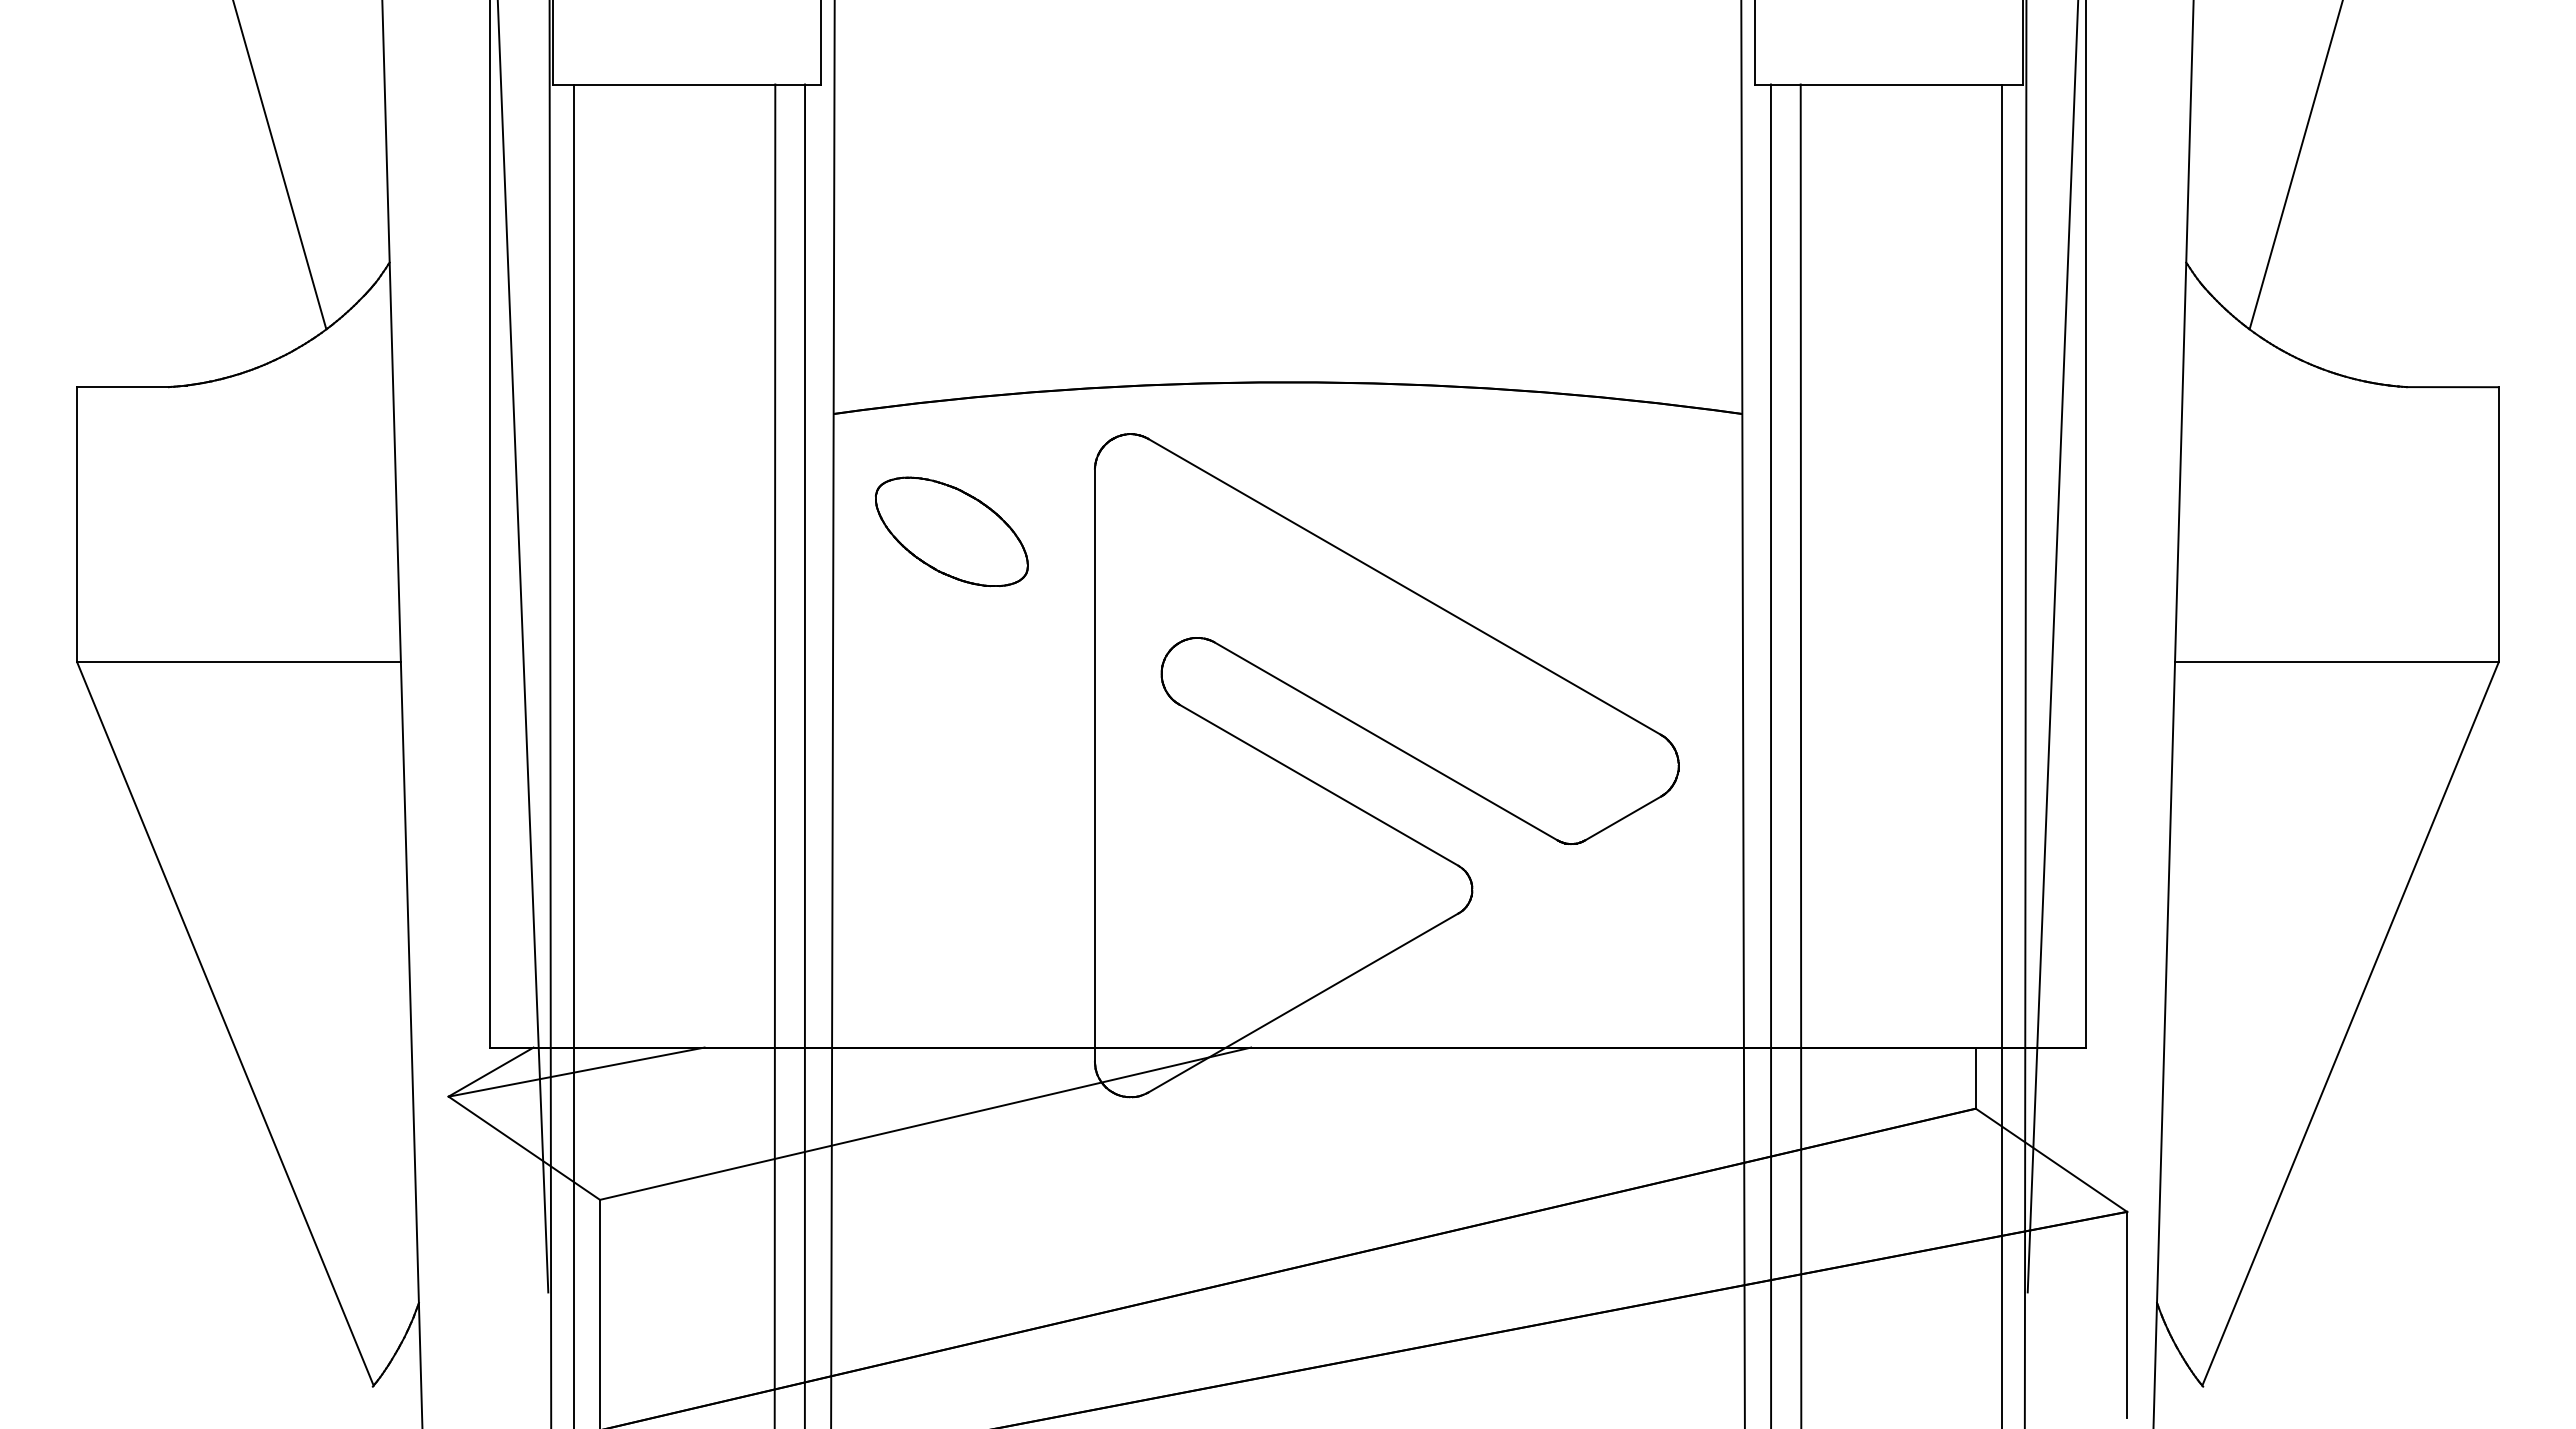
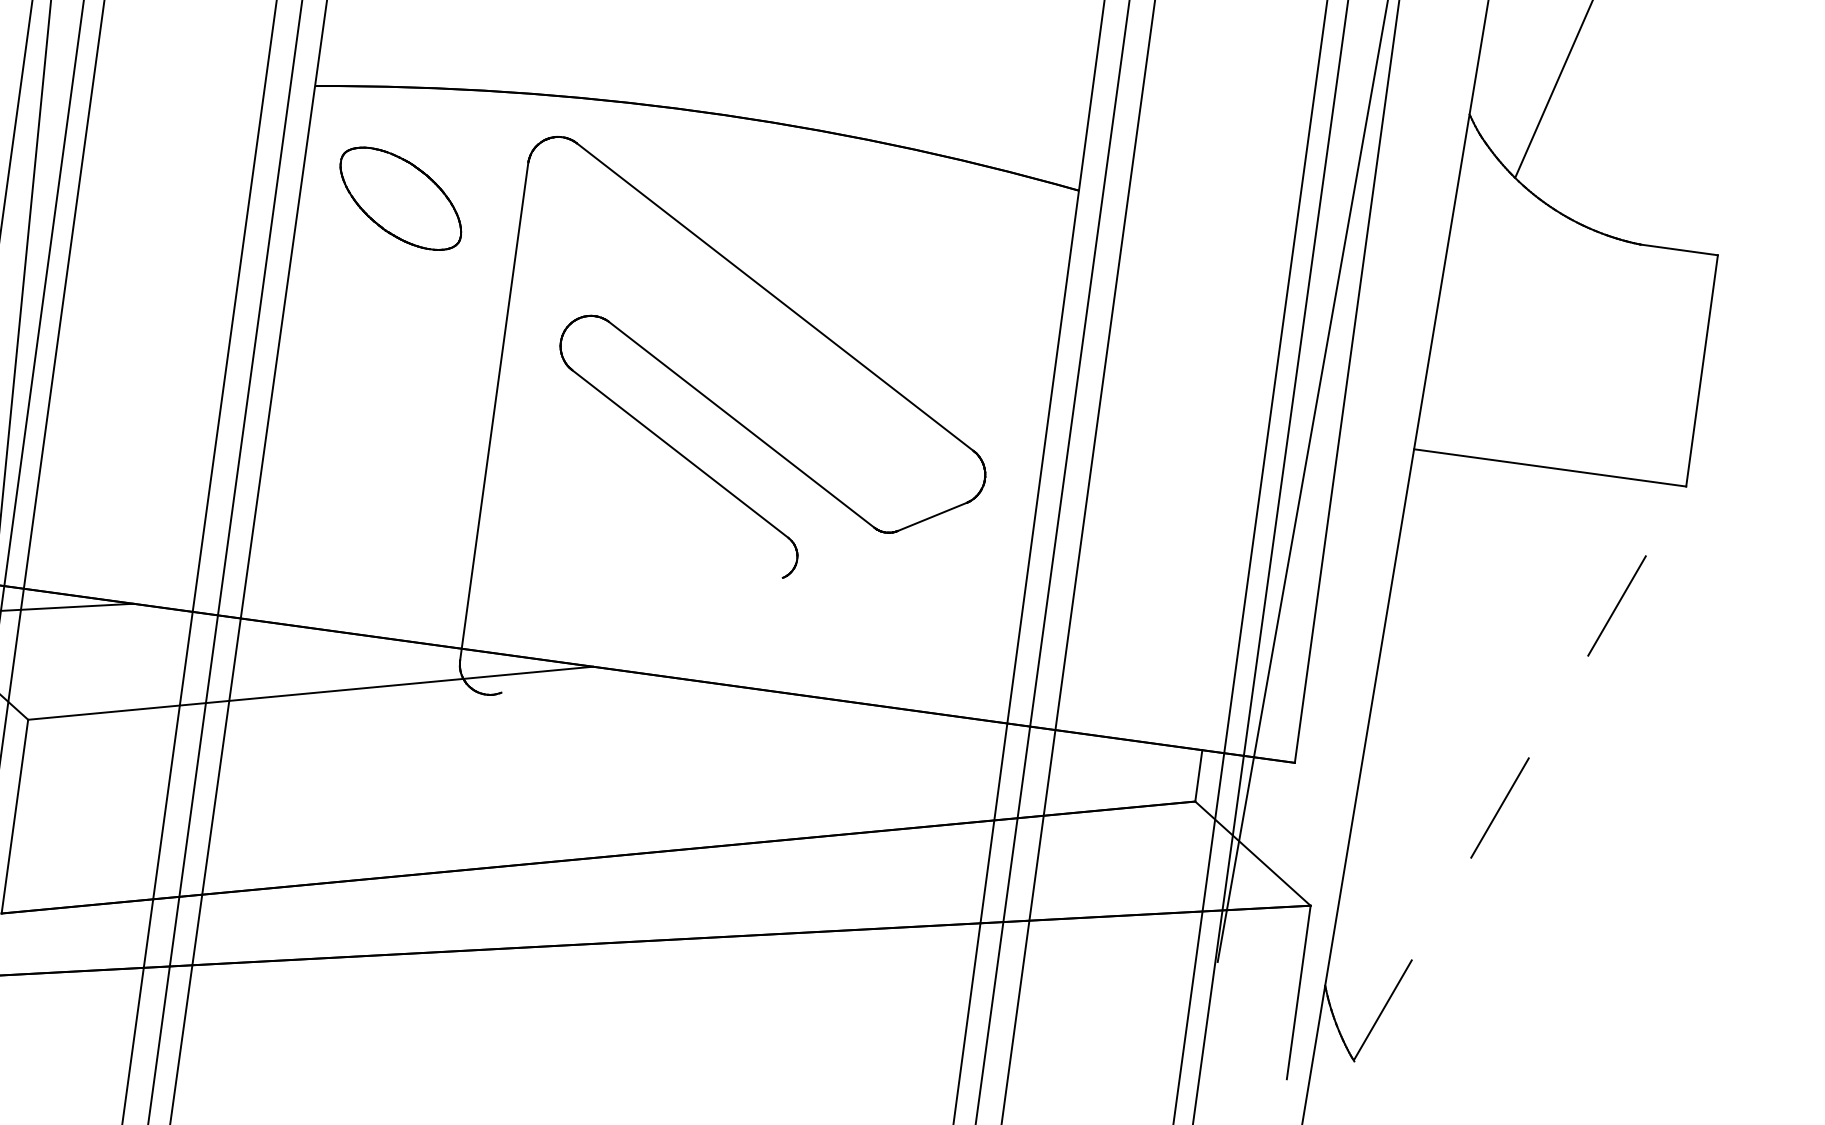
line: (1303, 1002) -> (642, 634), removed
line: (2350, 1024) -> (1519, 773), solid -> dashed

